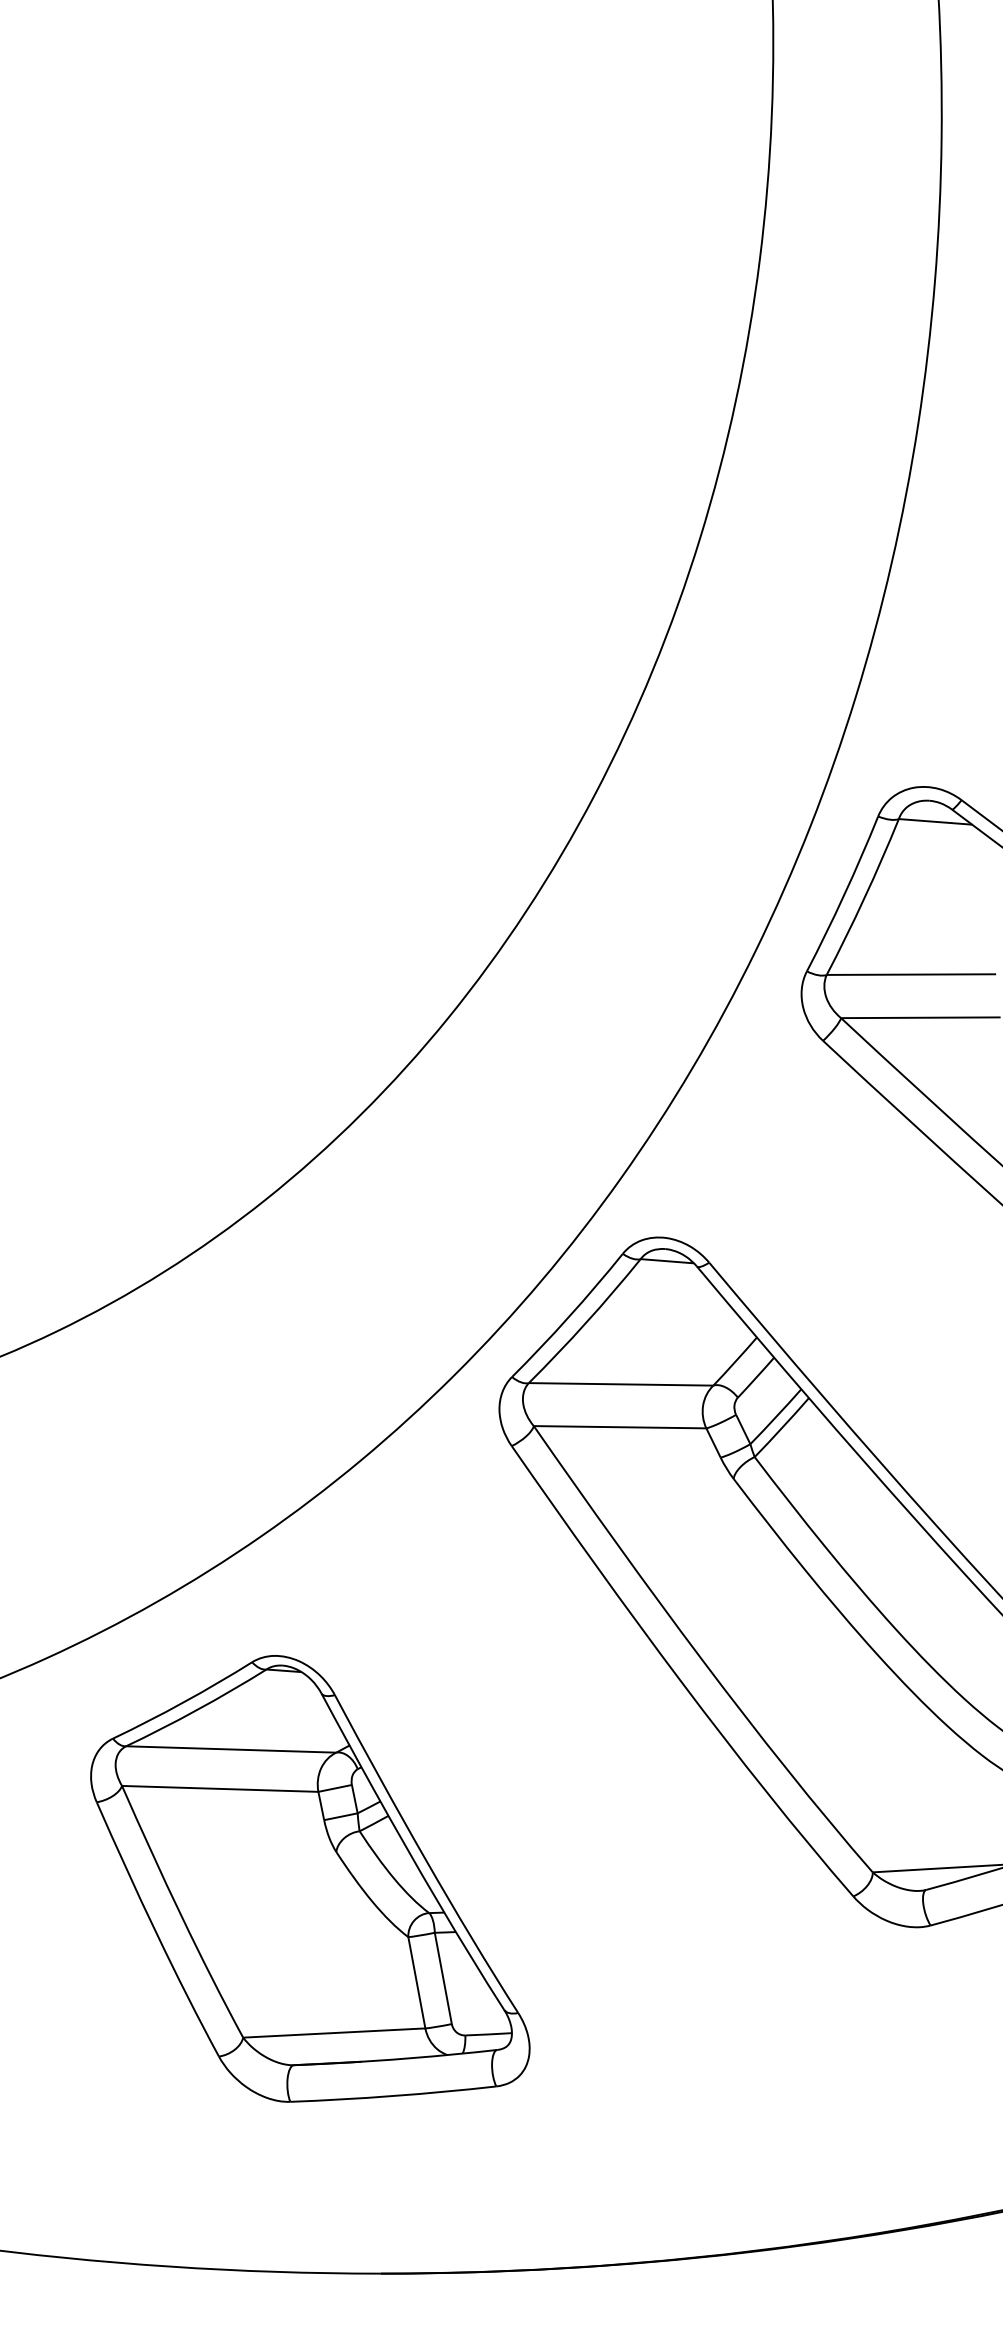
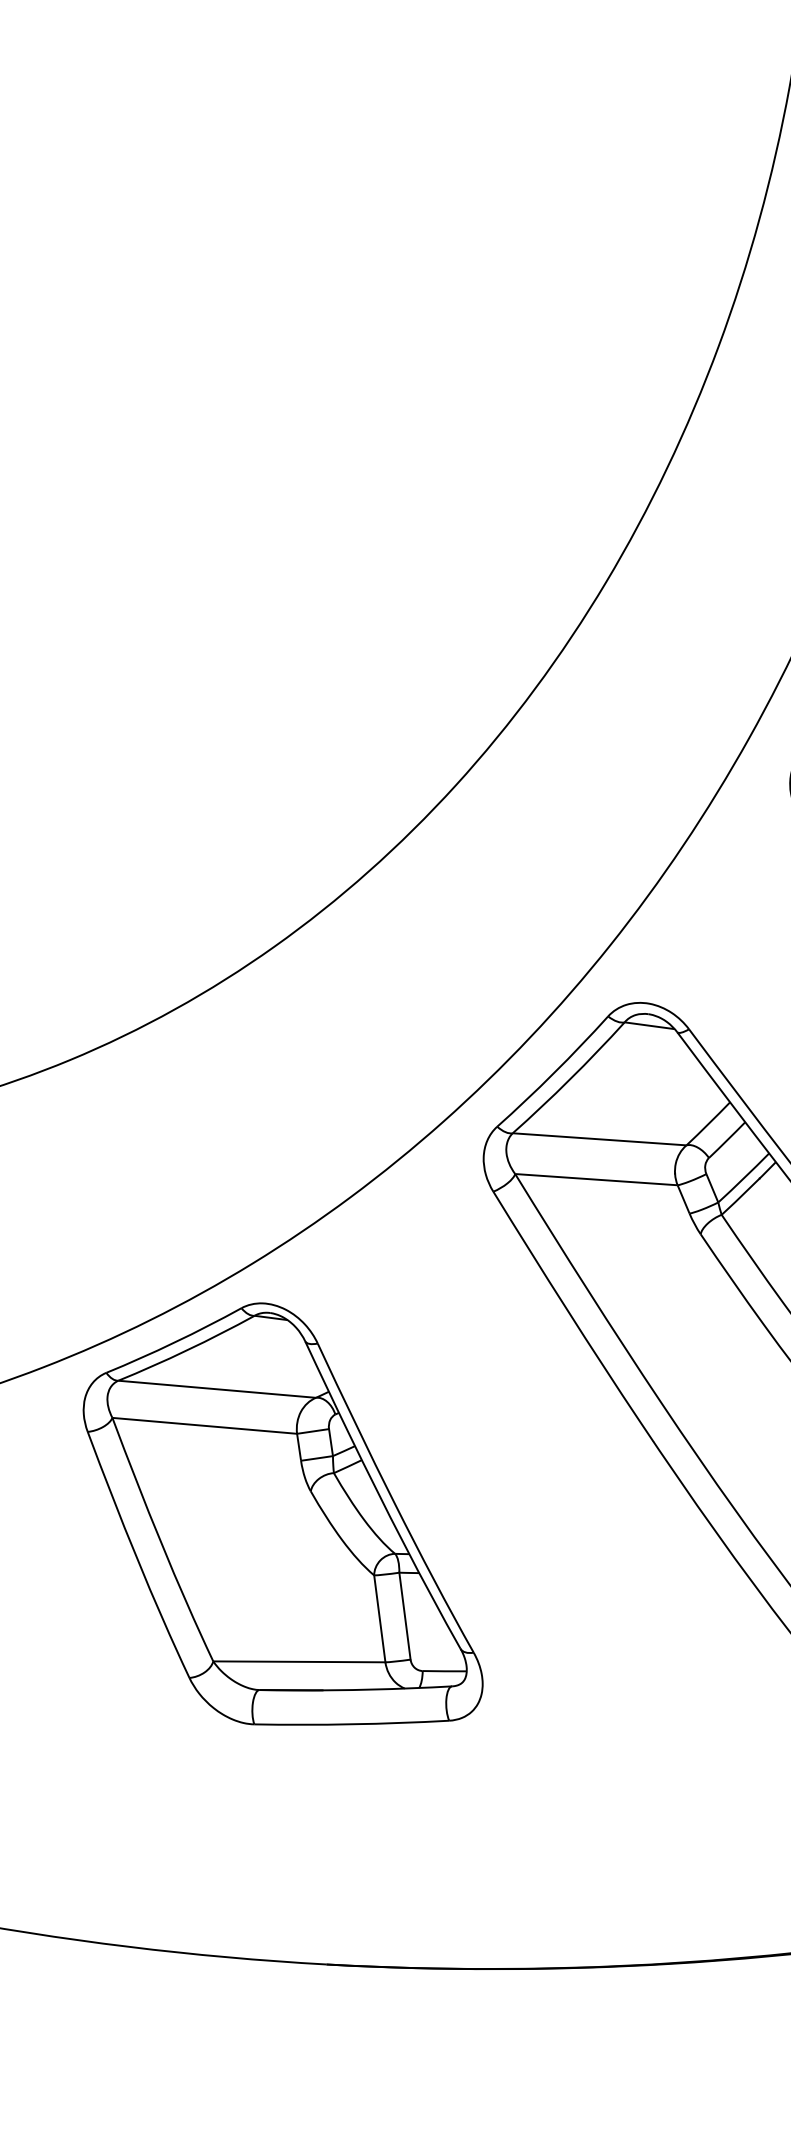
part: (310, 1878) -> (285, 1515), moved

